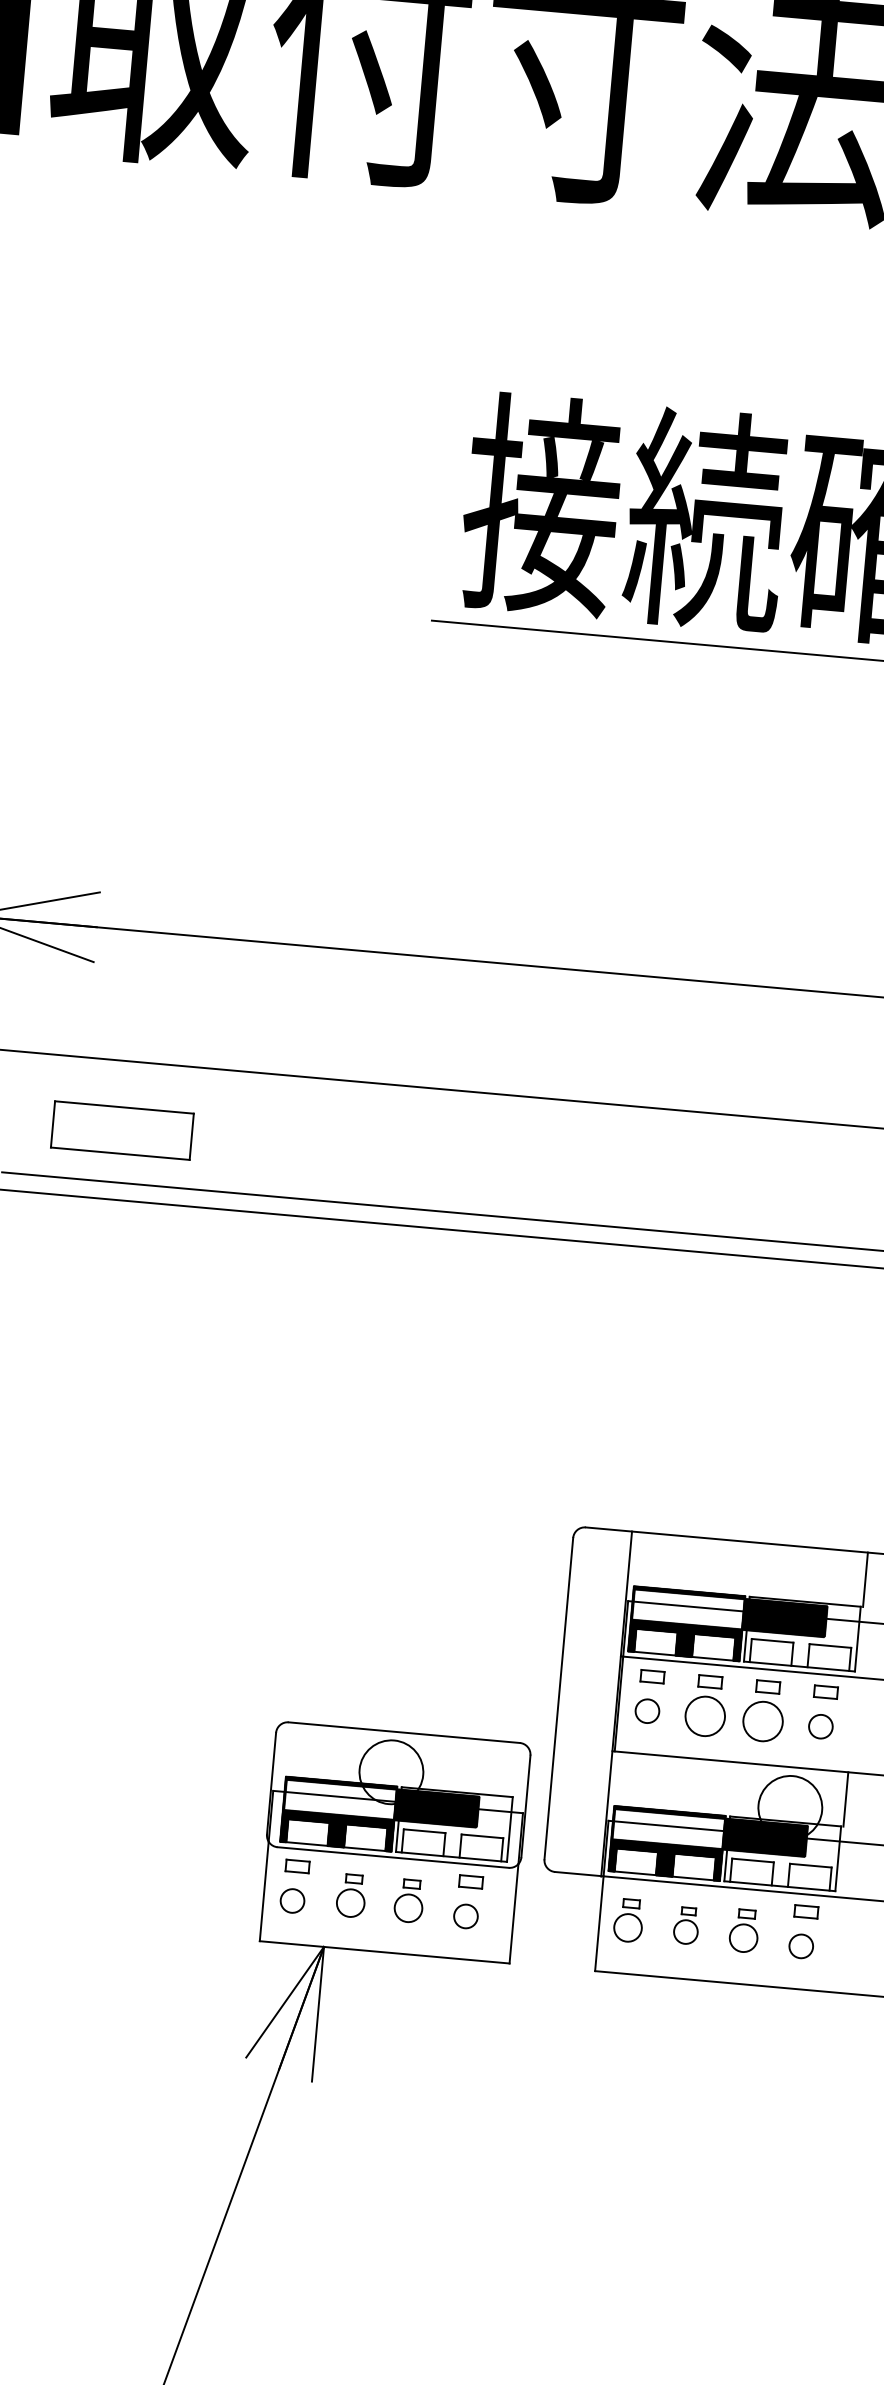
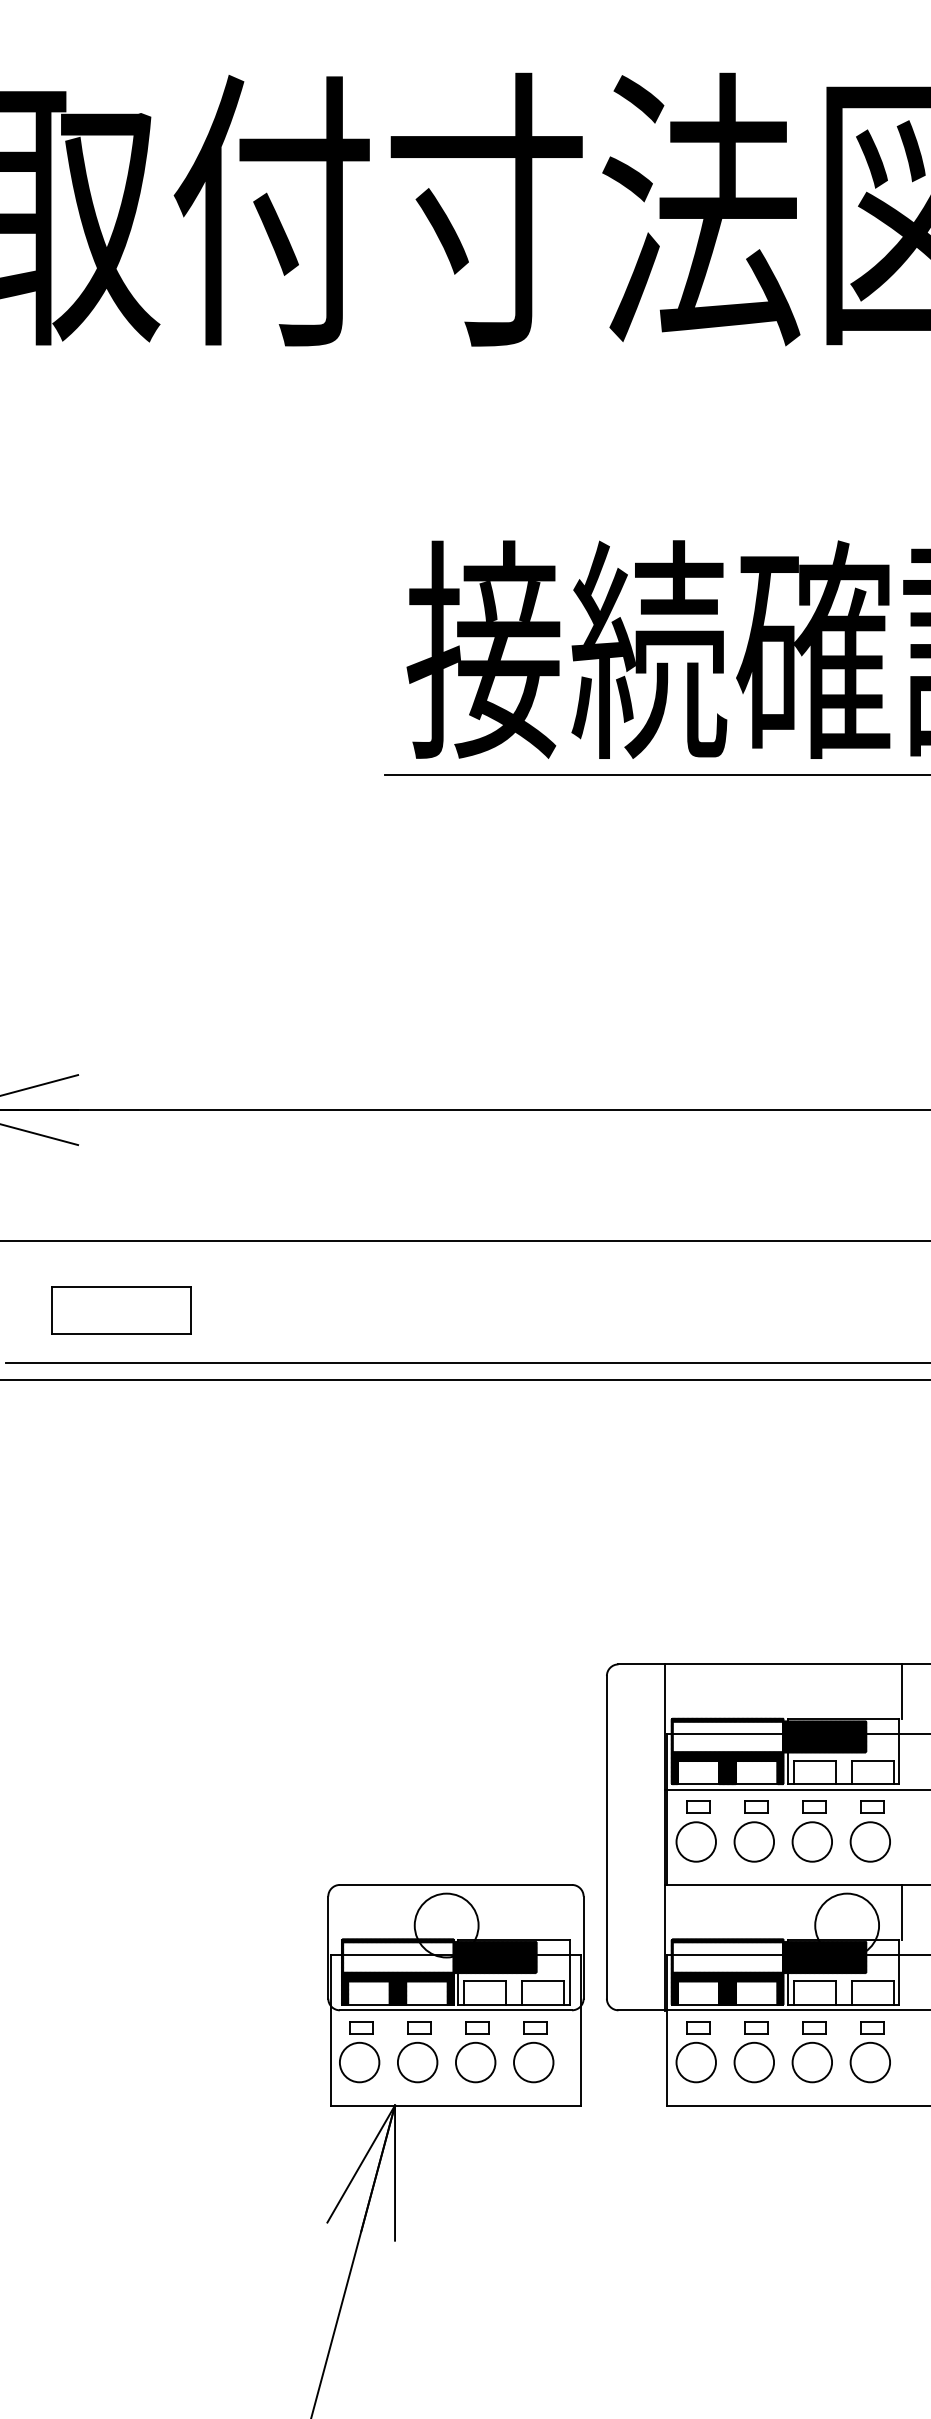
circle: (647, 1710) -> (696, 1841), size x1.67
circle: (821, 1726) -> (870, 1841), size x1.67
part: (351, 1896) -> (417, 2052), size x1.43
circle: (292, 1900) -> (359, 2062), size x1.67
part: (408, 1901) -> (475, 2052), size x1.43
circle: (465, 1916) -> (533, 2062), size x1.67
part: (627, 1920) -> (695, 2052), size x1.43
part: (685, 1926) -> (753, 2052), size x1.67
part: (743, 1931) -> (811, 2052), size x1.43
circle: (801, 1946) -> (870, 2062), size x1.67

